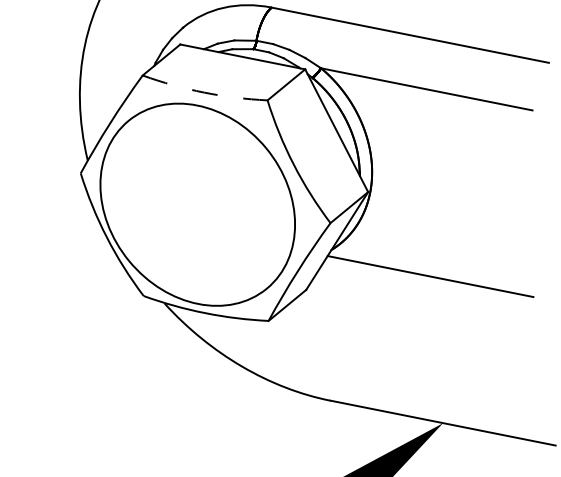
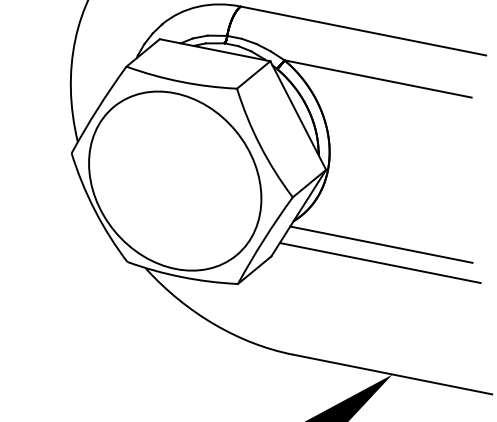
arc: (203, 92) -> (180, 81), dashed -> solid
line: (428, 297) -> (379, 263), added

